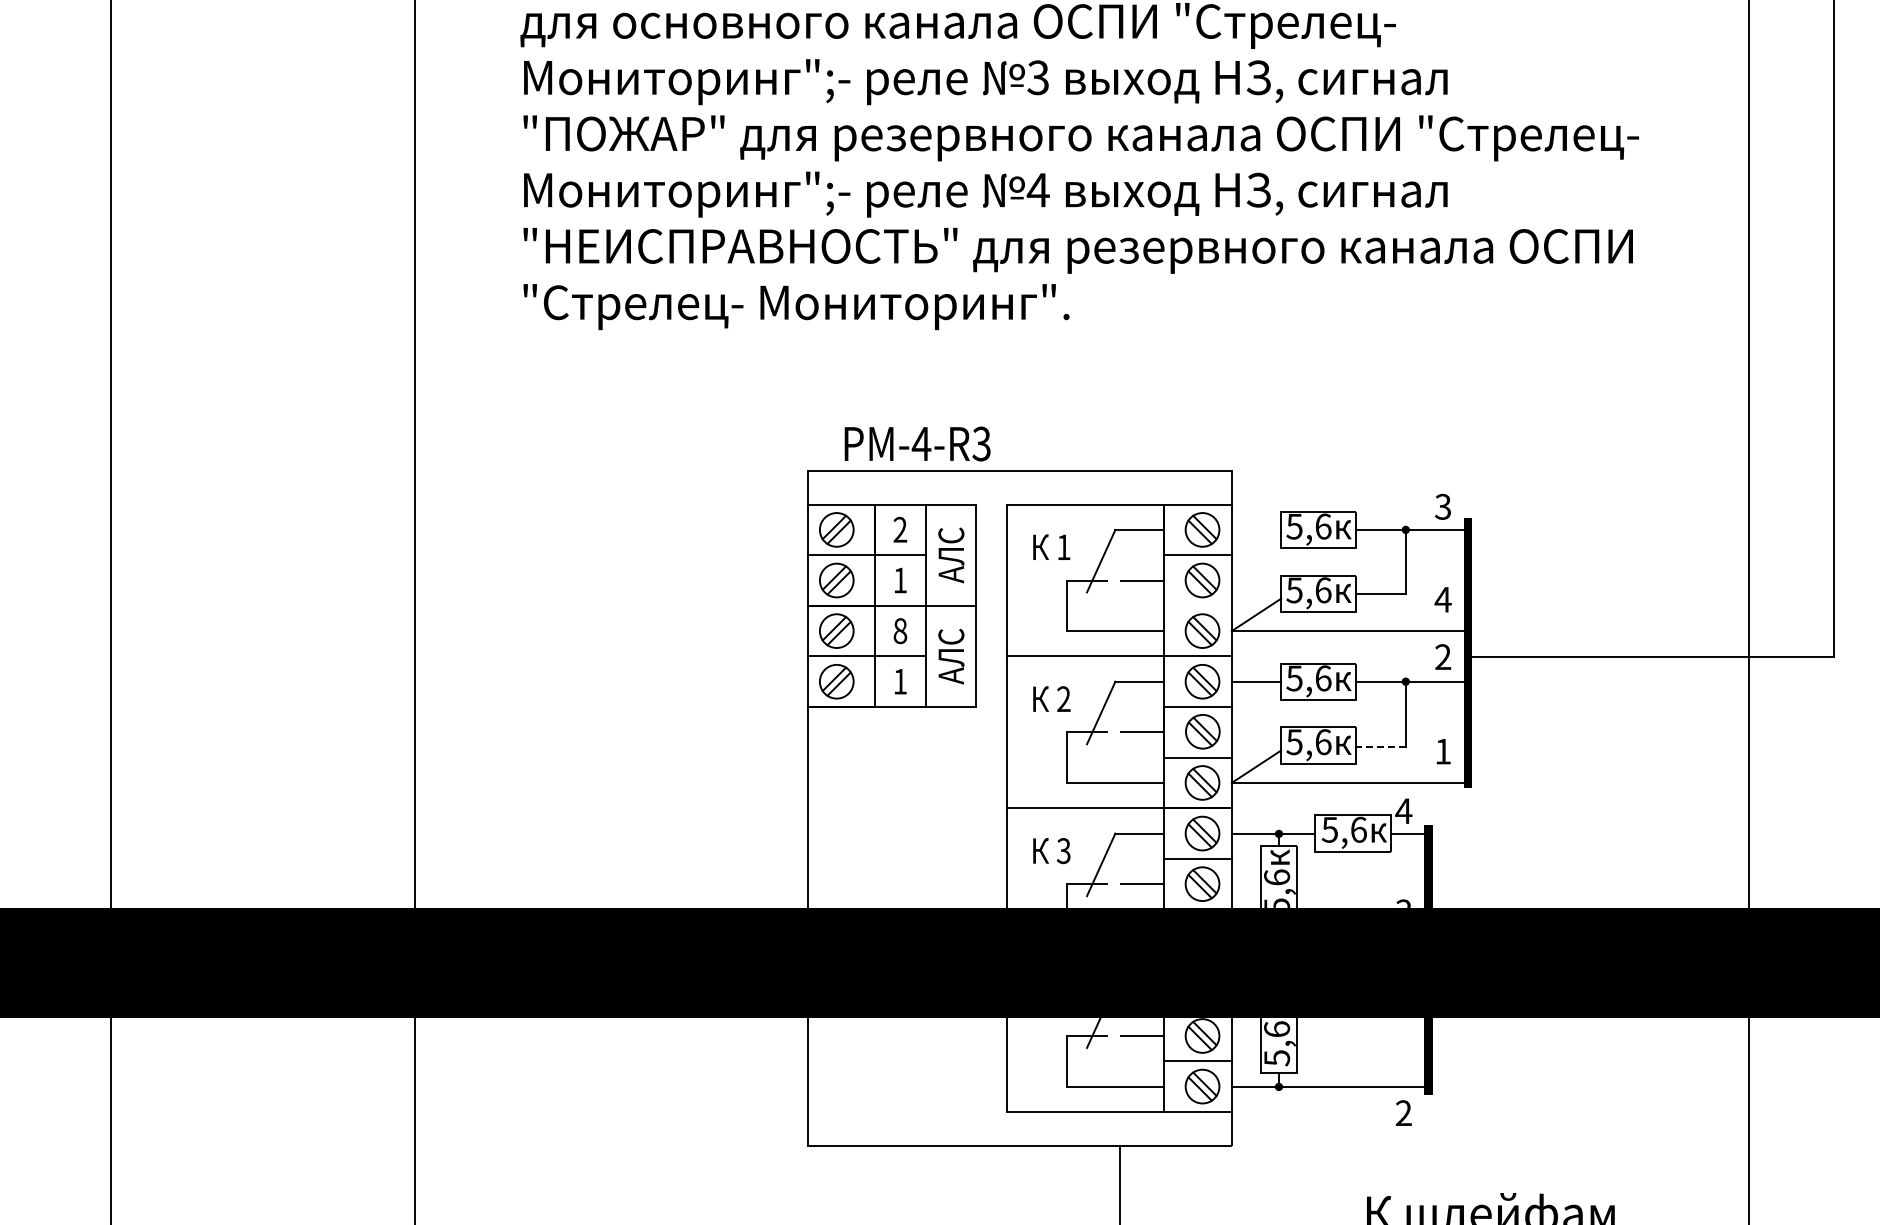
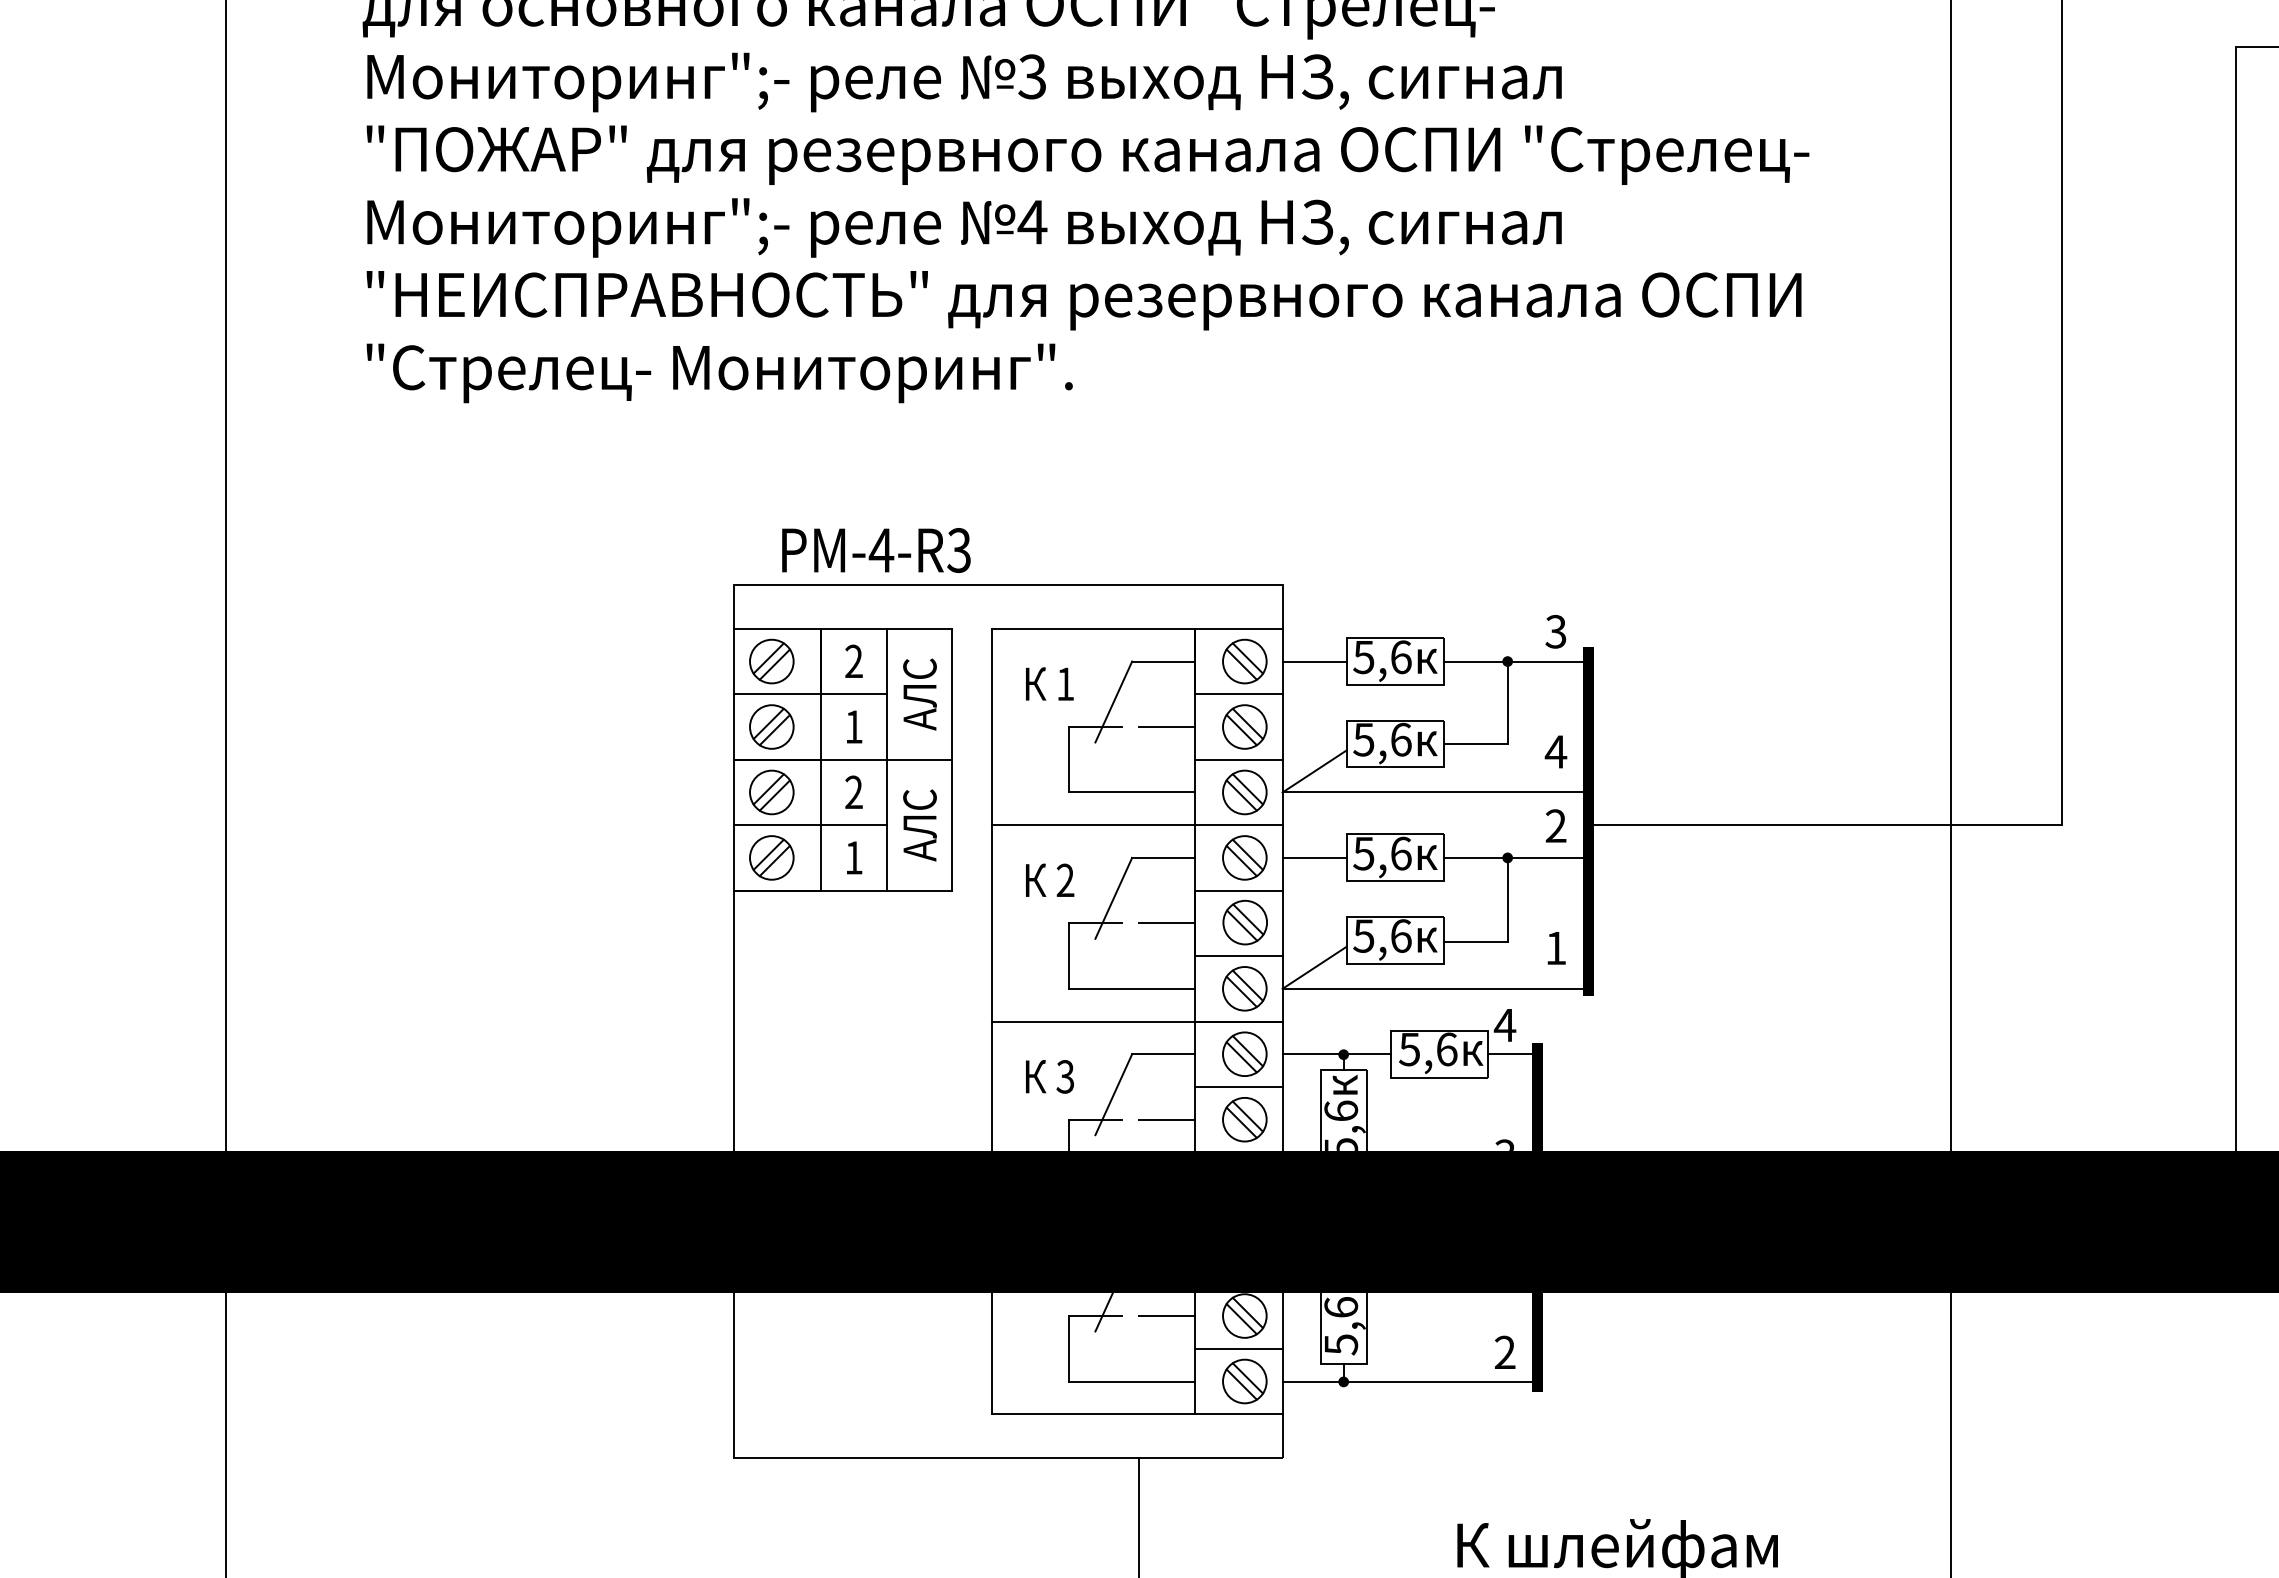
line: (1256, 529) -> (1314, 661), added
line: (1197, 605) -> (1238, 759), added
text: (900, 631) -> (854, 792), 8 -> 2
line: (1381, 746) -> (1476, 941), dashed -> solid
text: (1403, 1112) -> (1504, 1351), moved

